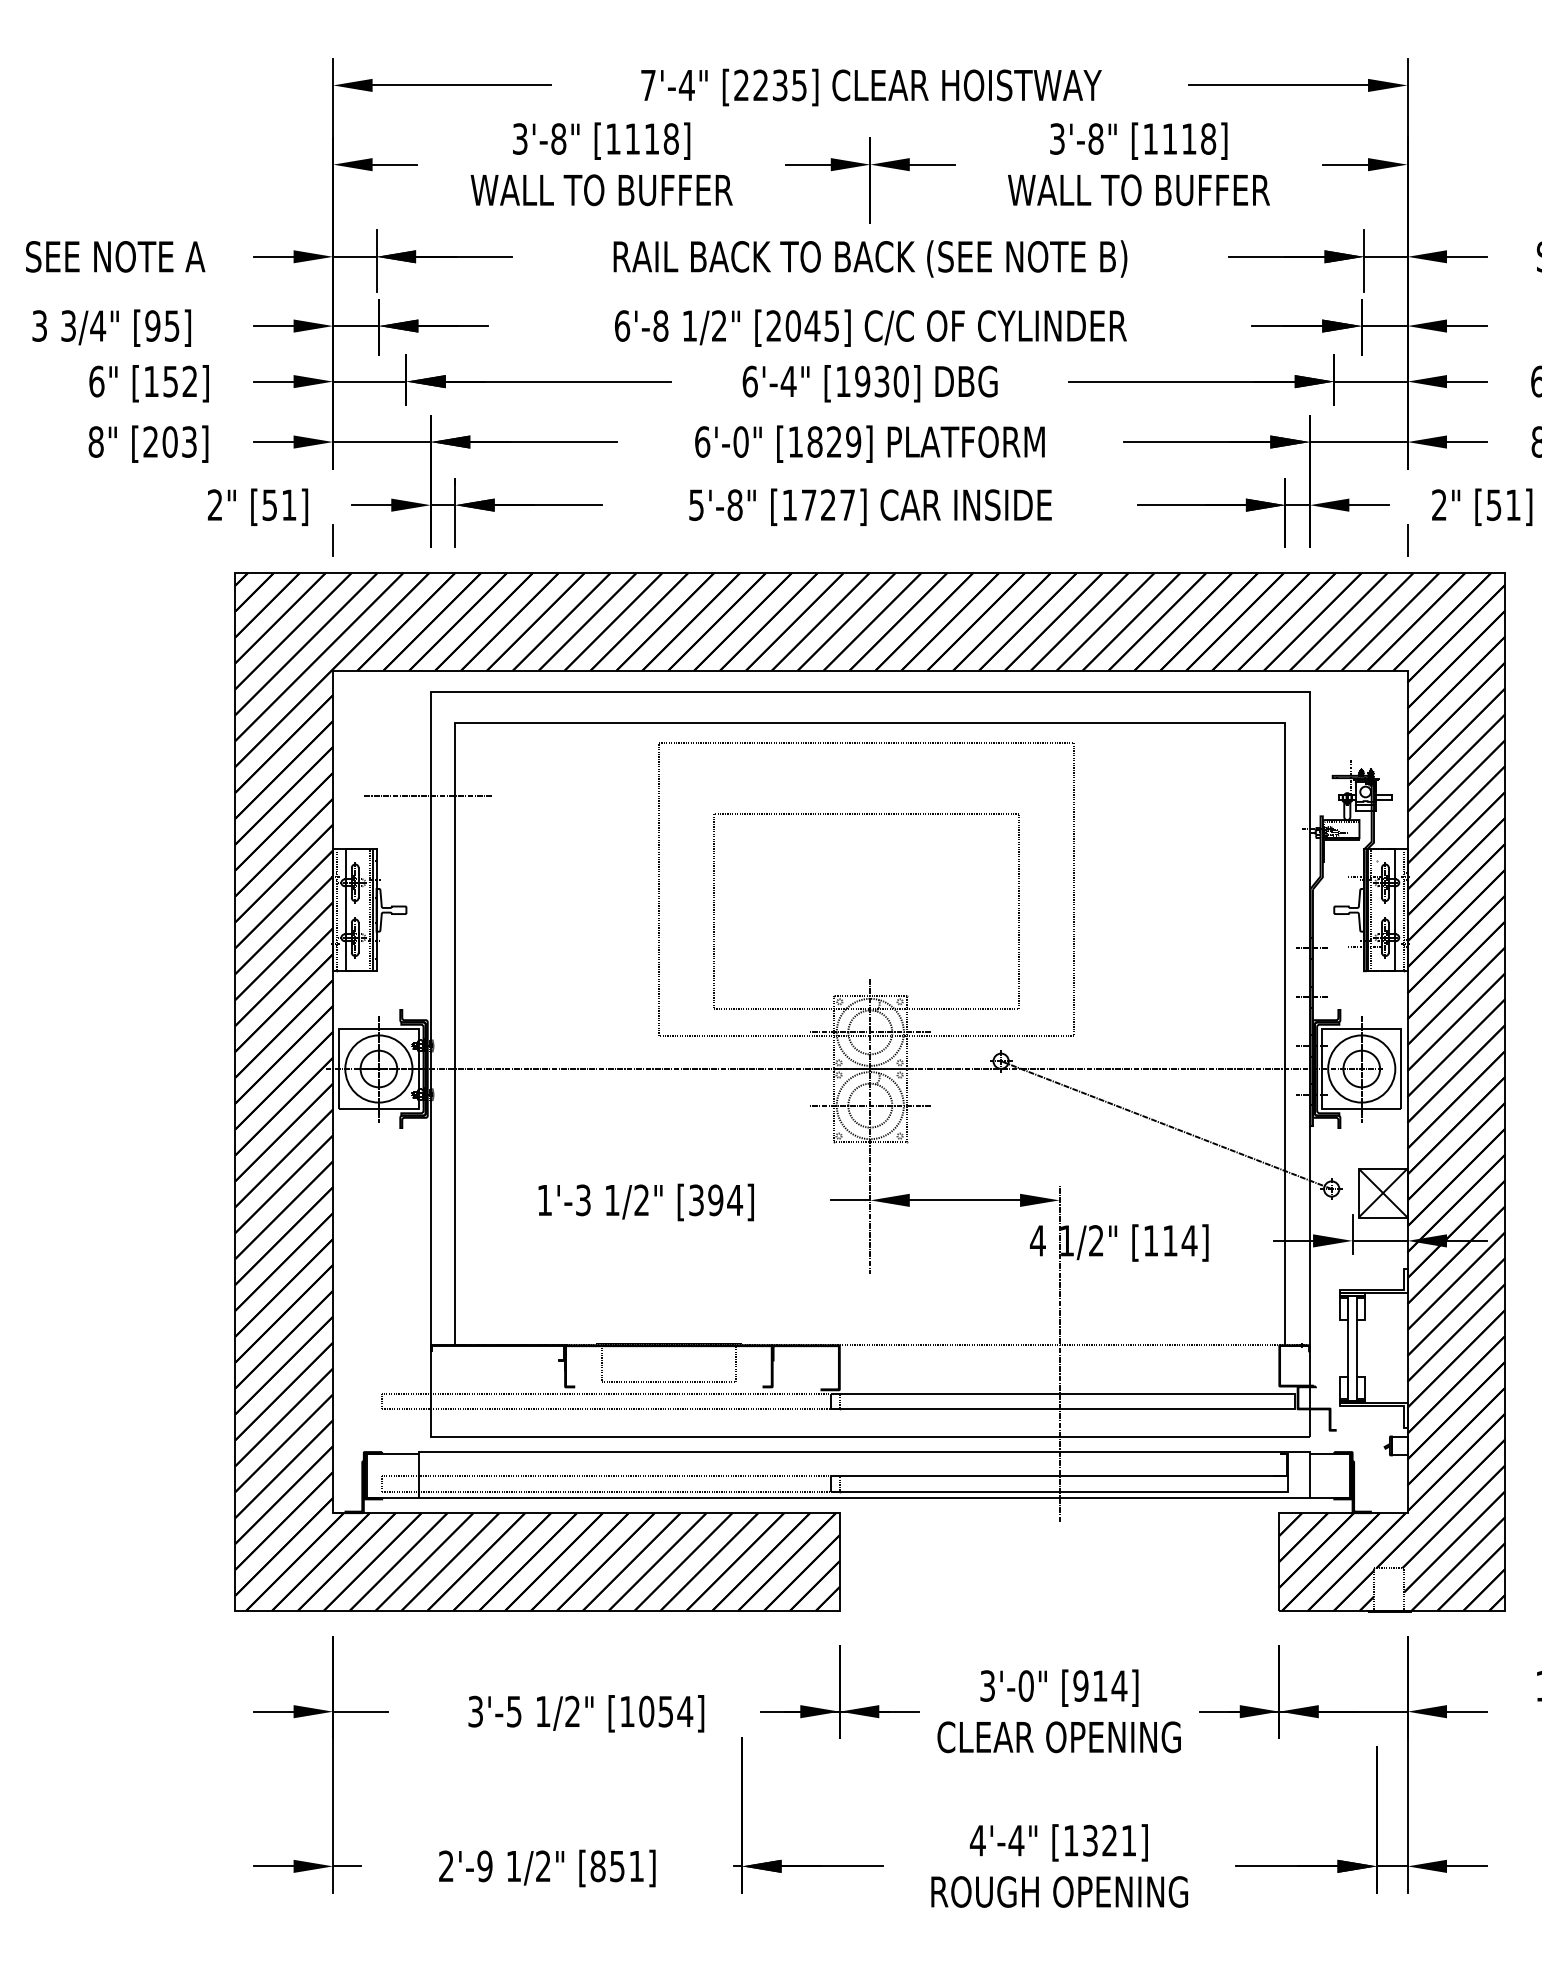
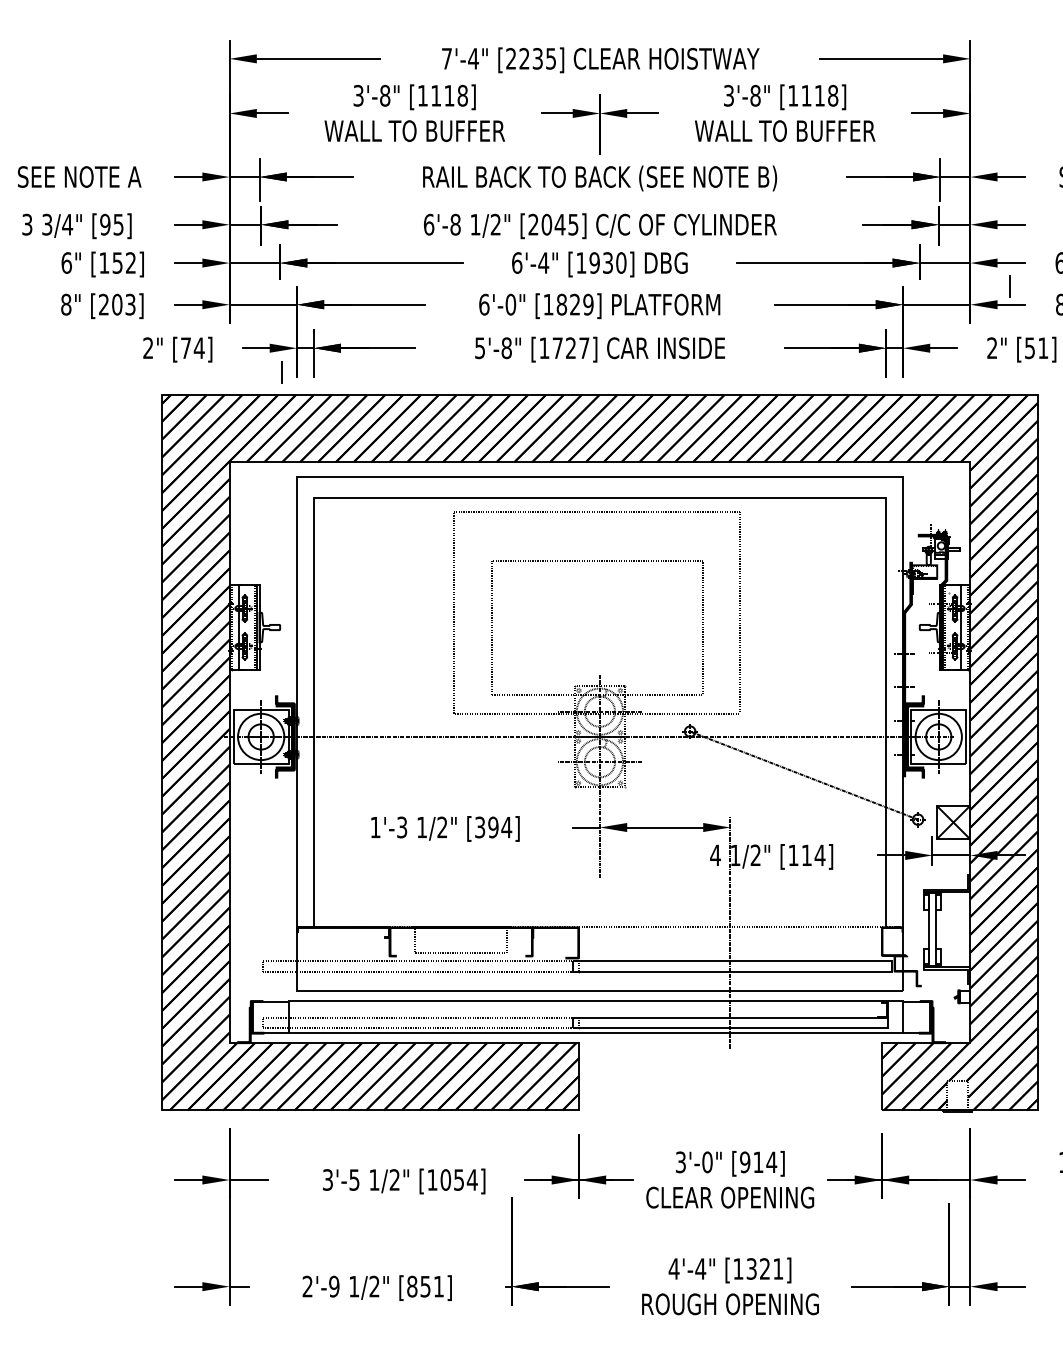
text: (279, 505) -> (192, 348), [51] -> [74]
line: (332, 540) -> (281, 372), moved
line: (1406, 540) -> (1009, 286), moved
line: (428, 795) -> (295, 548), removed

